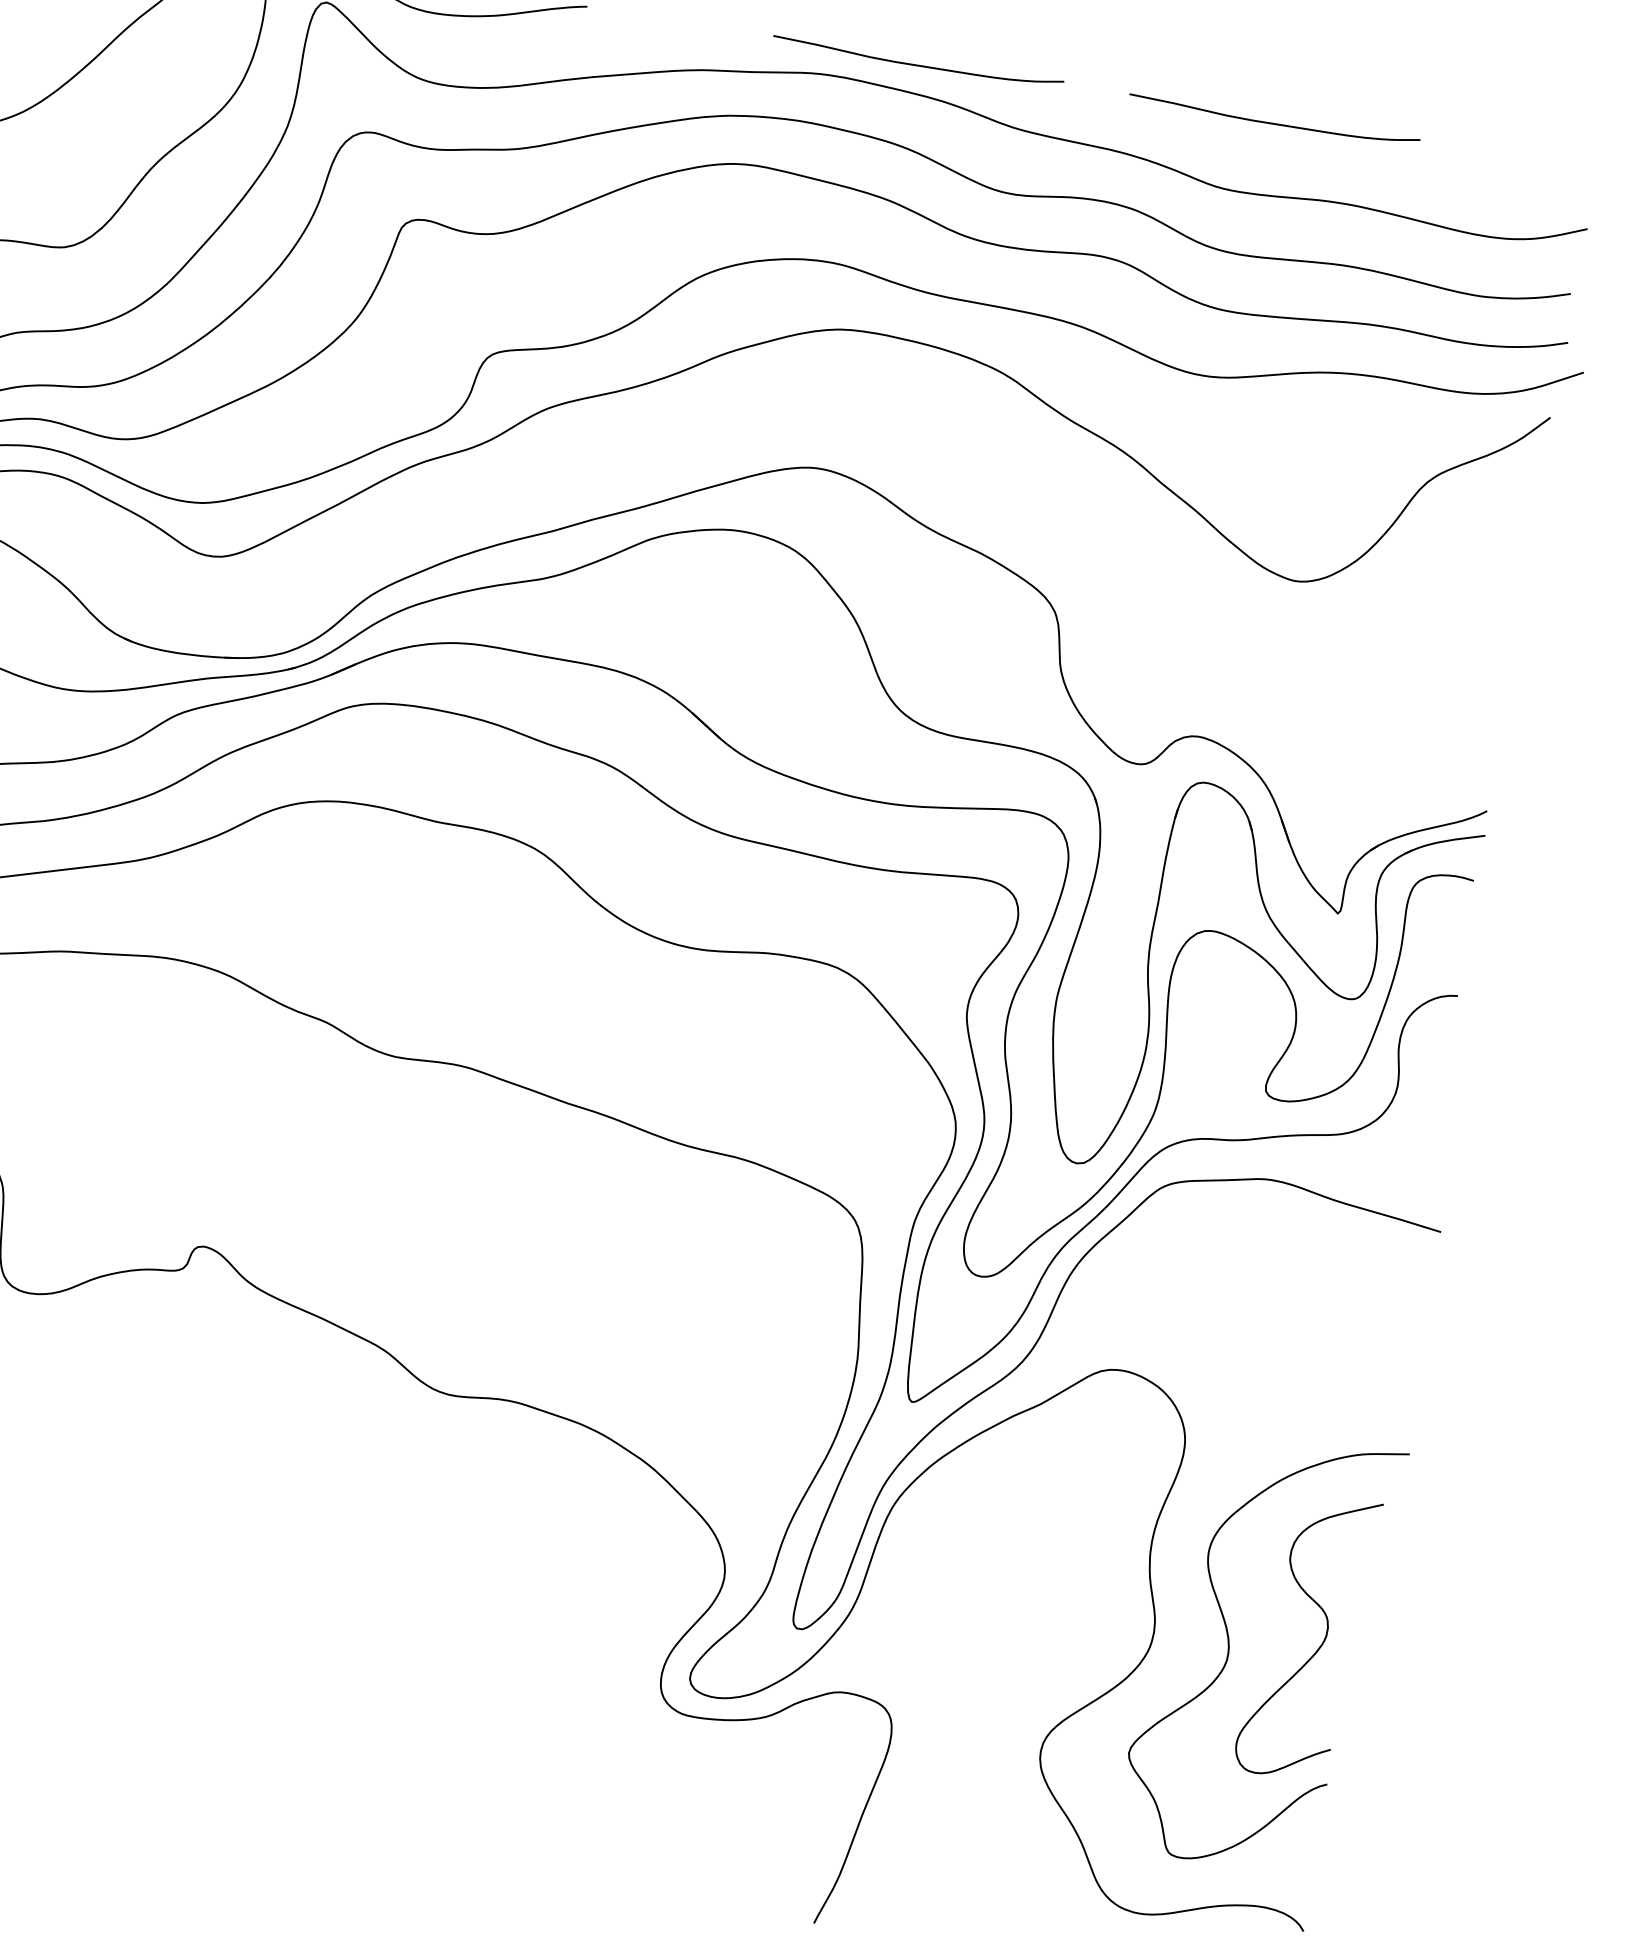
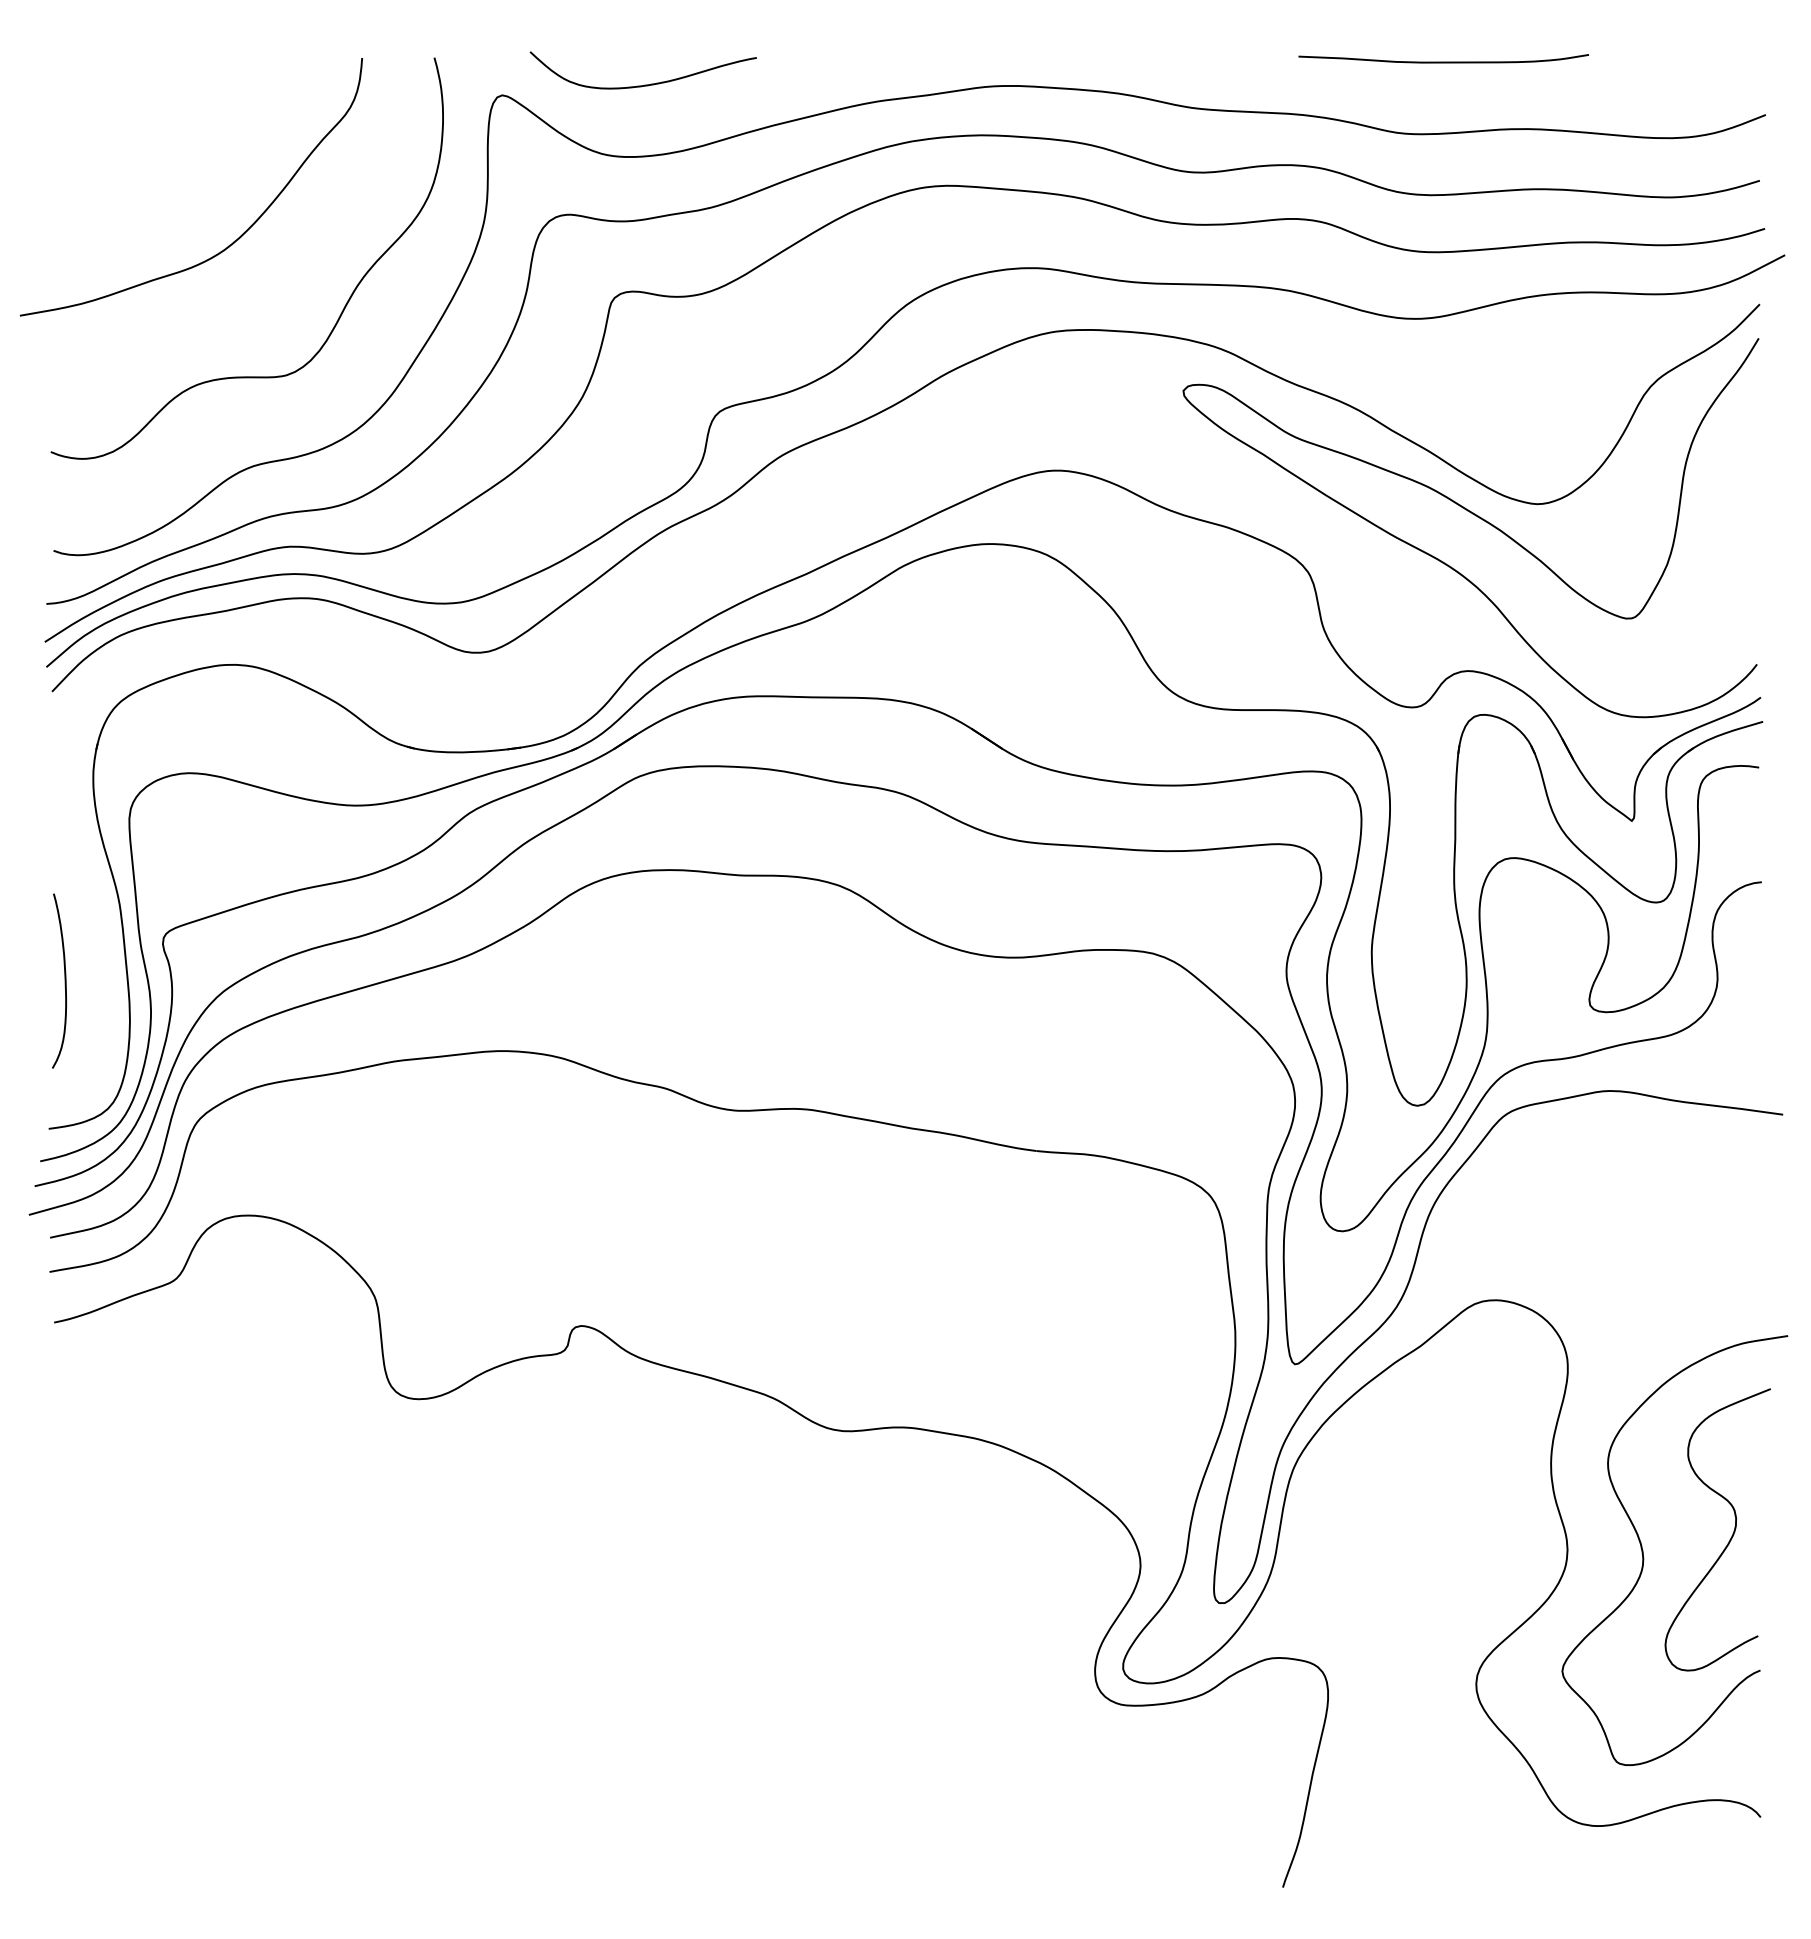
curve: (917, 64) -> (1087, 61), removed
curve: (1231, 583) -> (1475, 516), added

